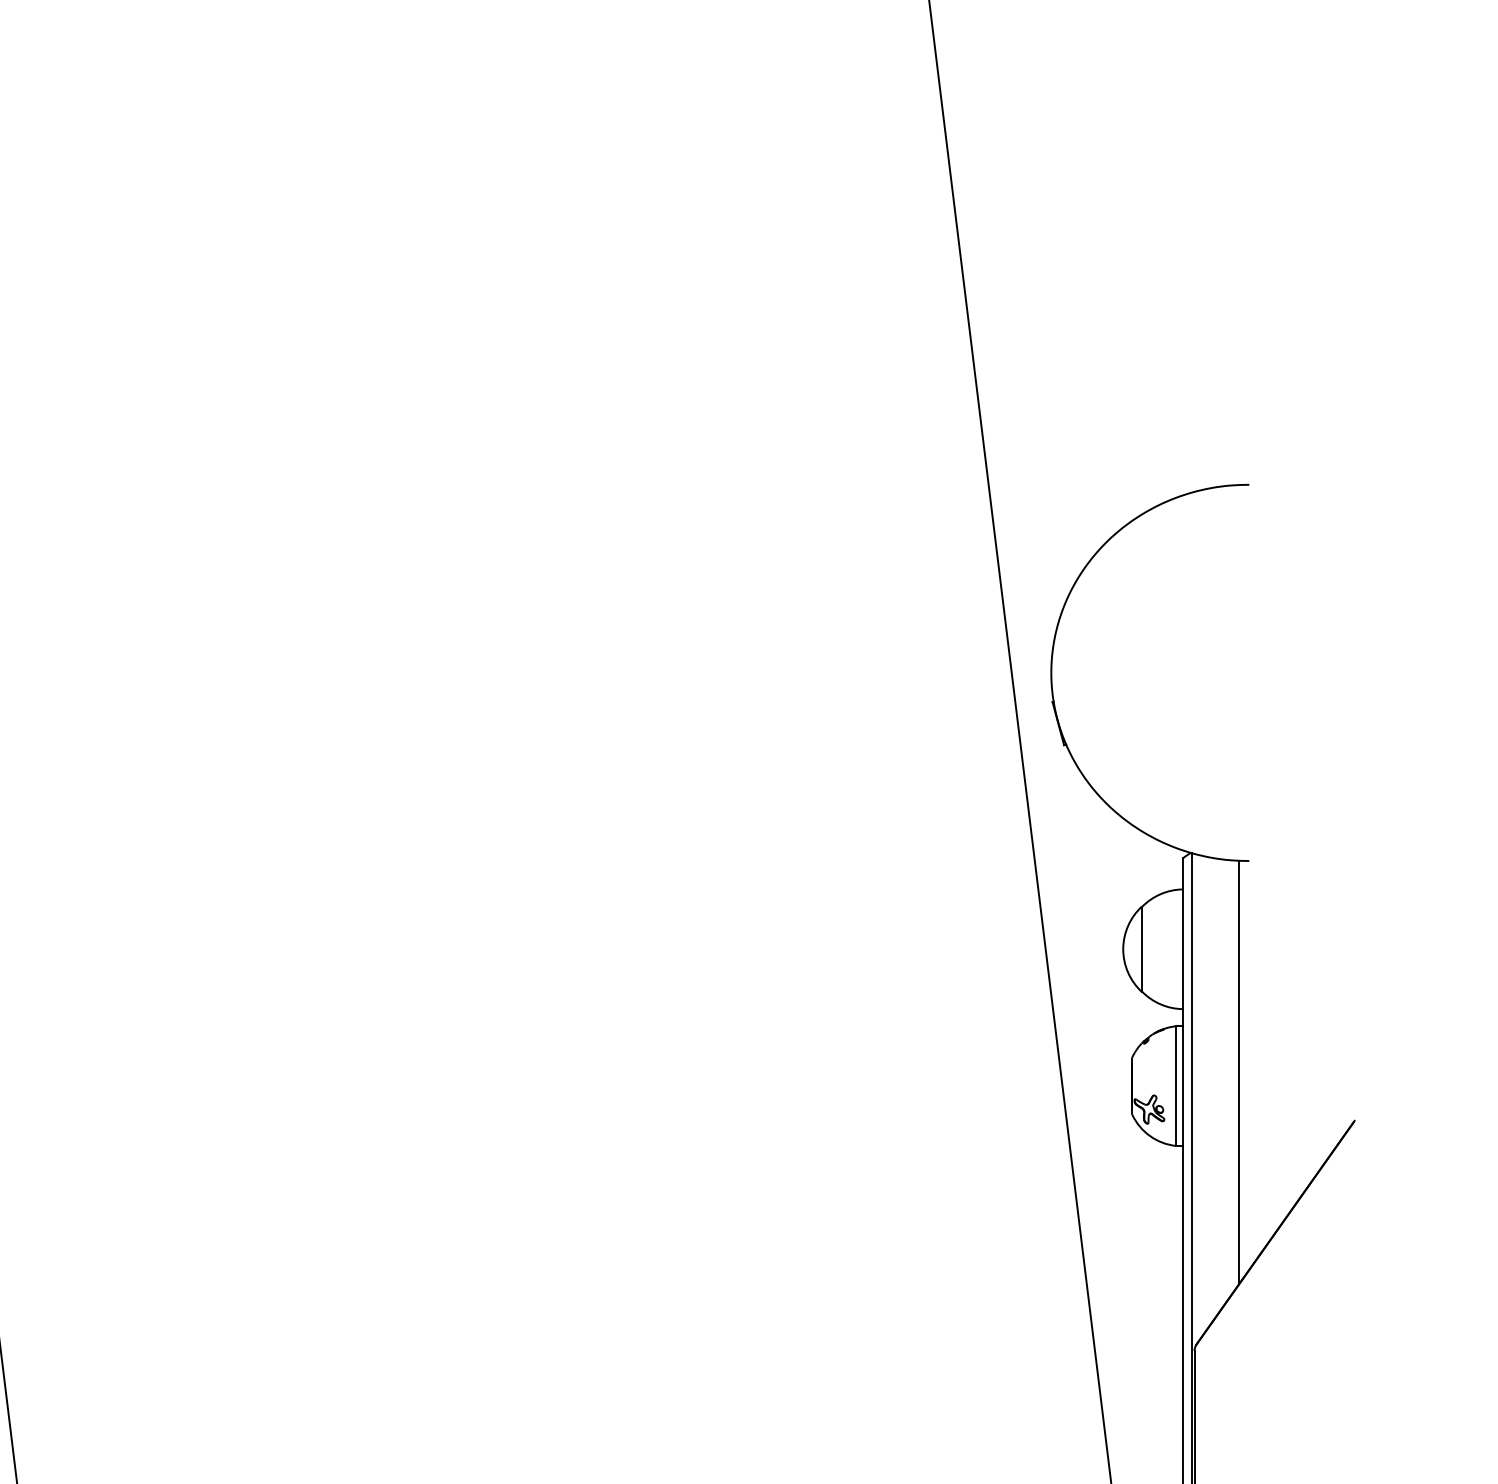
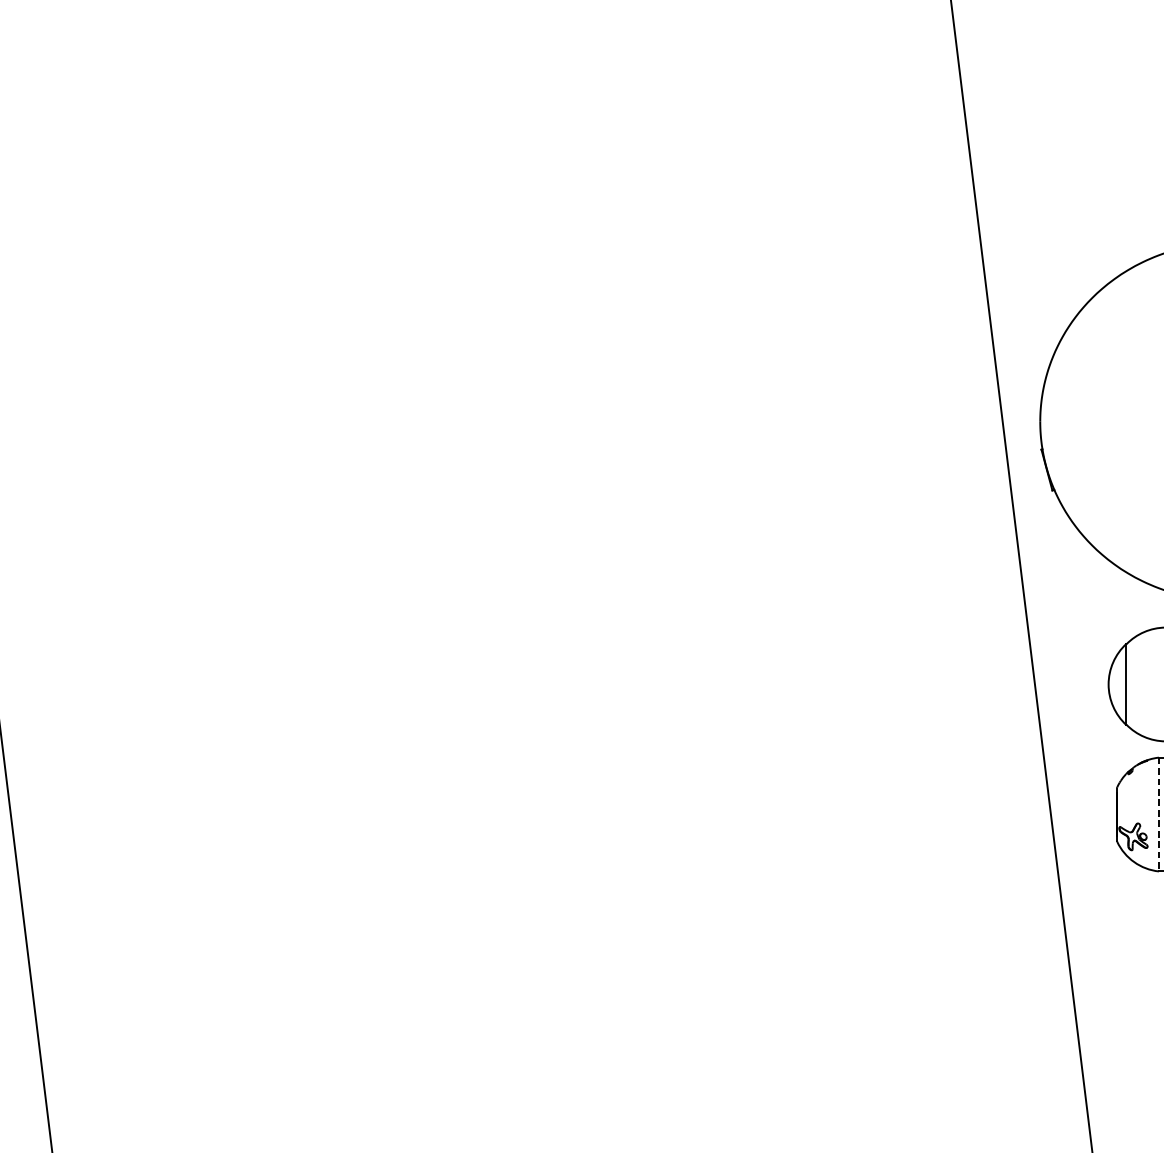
line: (1176, 1086) -> (1159, 814), solid -> dashed

